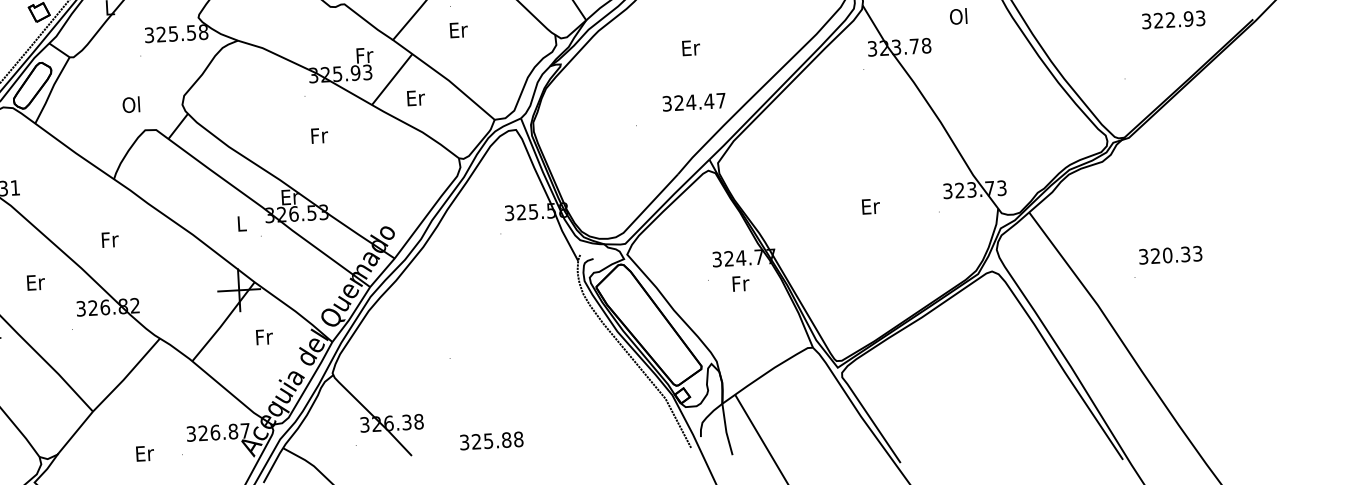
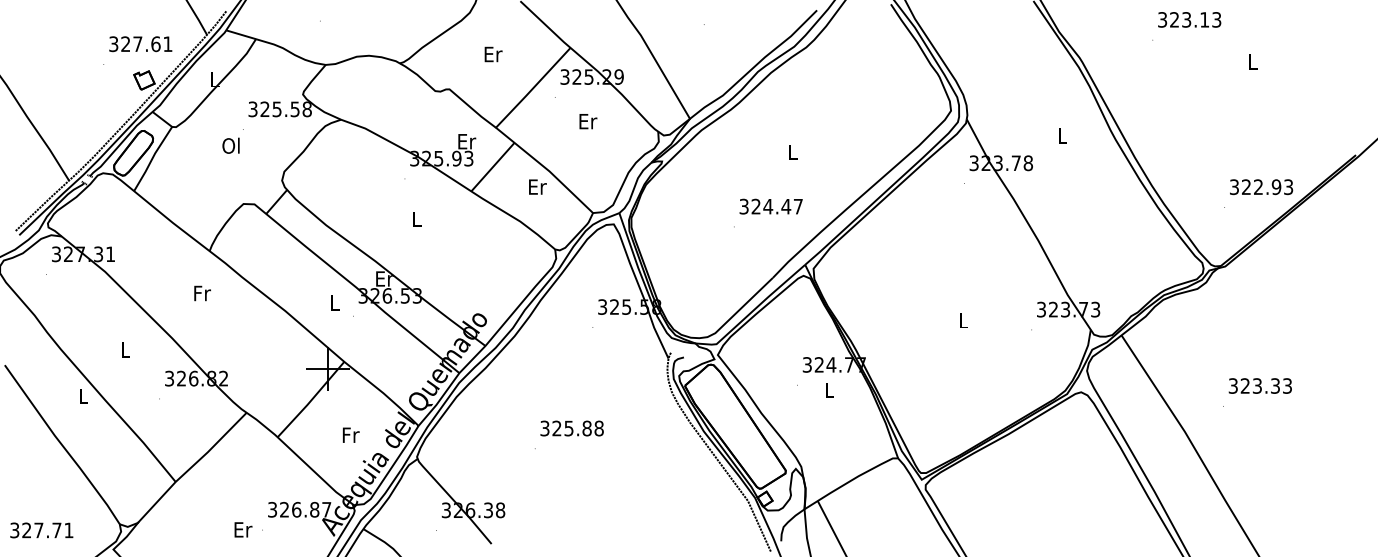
text: (958, 16) -> (1061, 135), Ol -> L
text: (1173, 20) -> (1261, 187), moved
text: (459, 30) -> (588, 121), moved
text: (691, 48) -> (793, 152), Er -> L
text: (365, 55) -> (467, 141), Fr -> Er
text: (415, 97) -> (537, 186), moved
text: (693, 102) -> (770, 206), moved
text: (130, 104) -> (230, 145), moved
text: (319, 135) -> (417, 218), Fr -> L
text: (870, 206) -> (963, 320), Er -> L
text: (110, 239) -> (202, 293), moved
text: (1167, 254) -> (1257, 385), 320.33 -> 323.33
text: (35, 282) -> (125, 349), Er -> L
text: (740, 283) -> (829, 390), Fr -> L
text: (264, 336) -> (351, 434), moved
text: (491, 440) -> (571, 428), moved
text: (145, 453) -> (243, 529), moved

